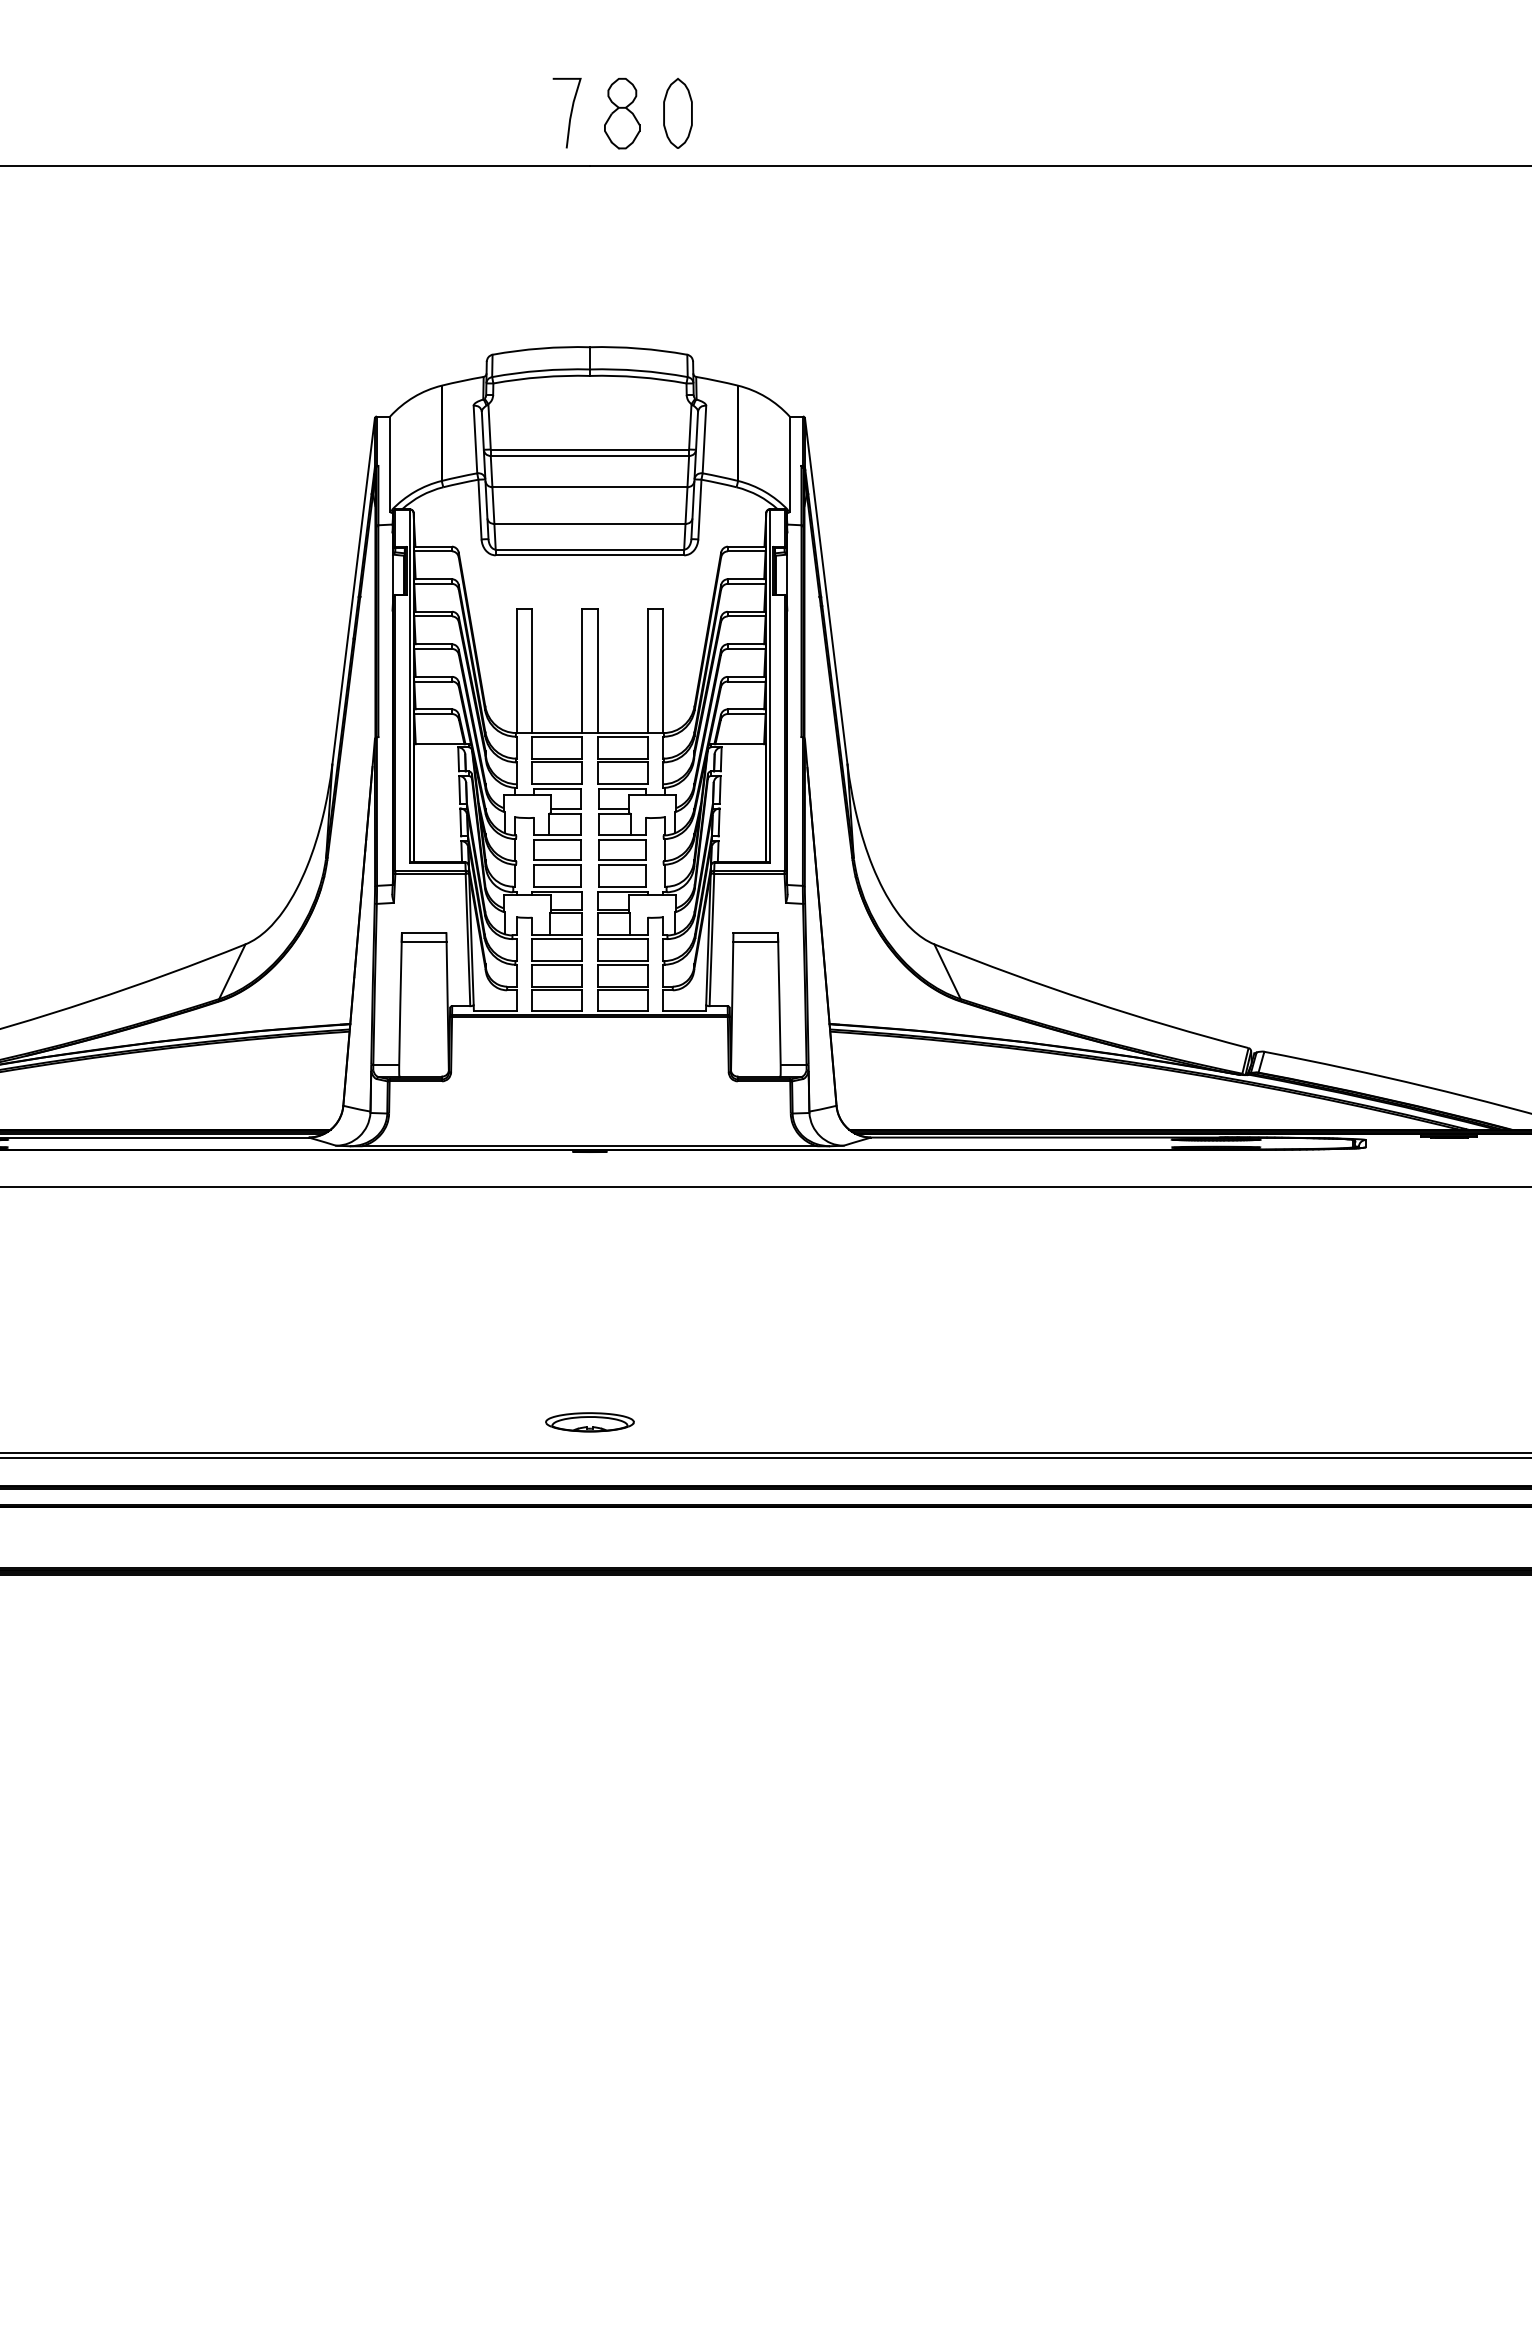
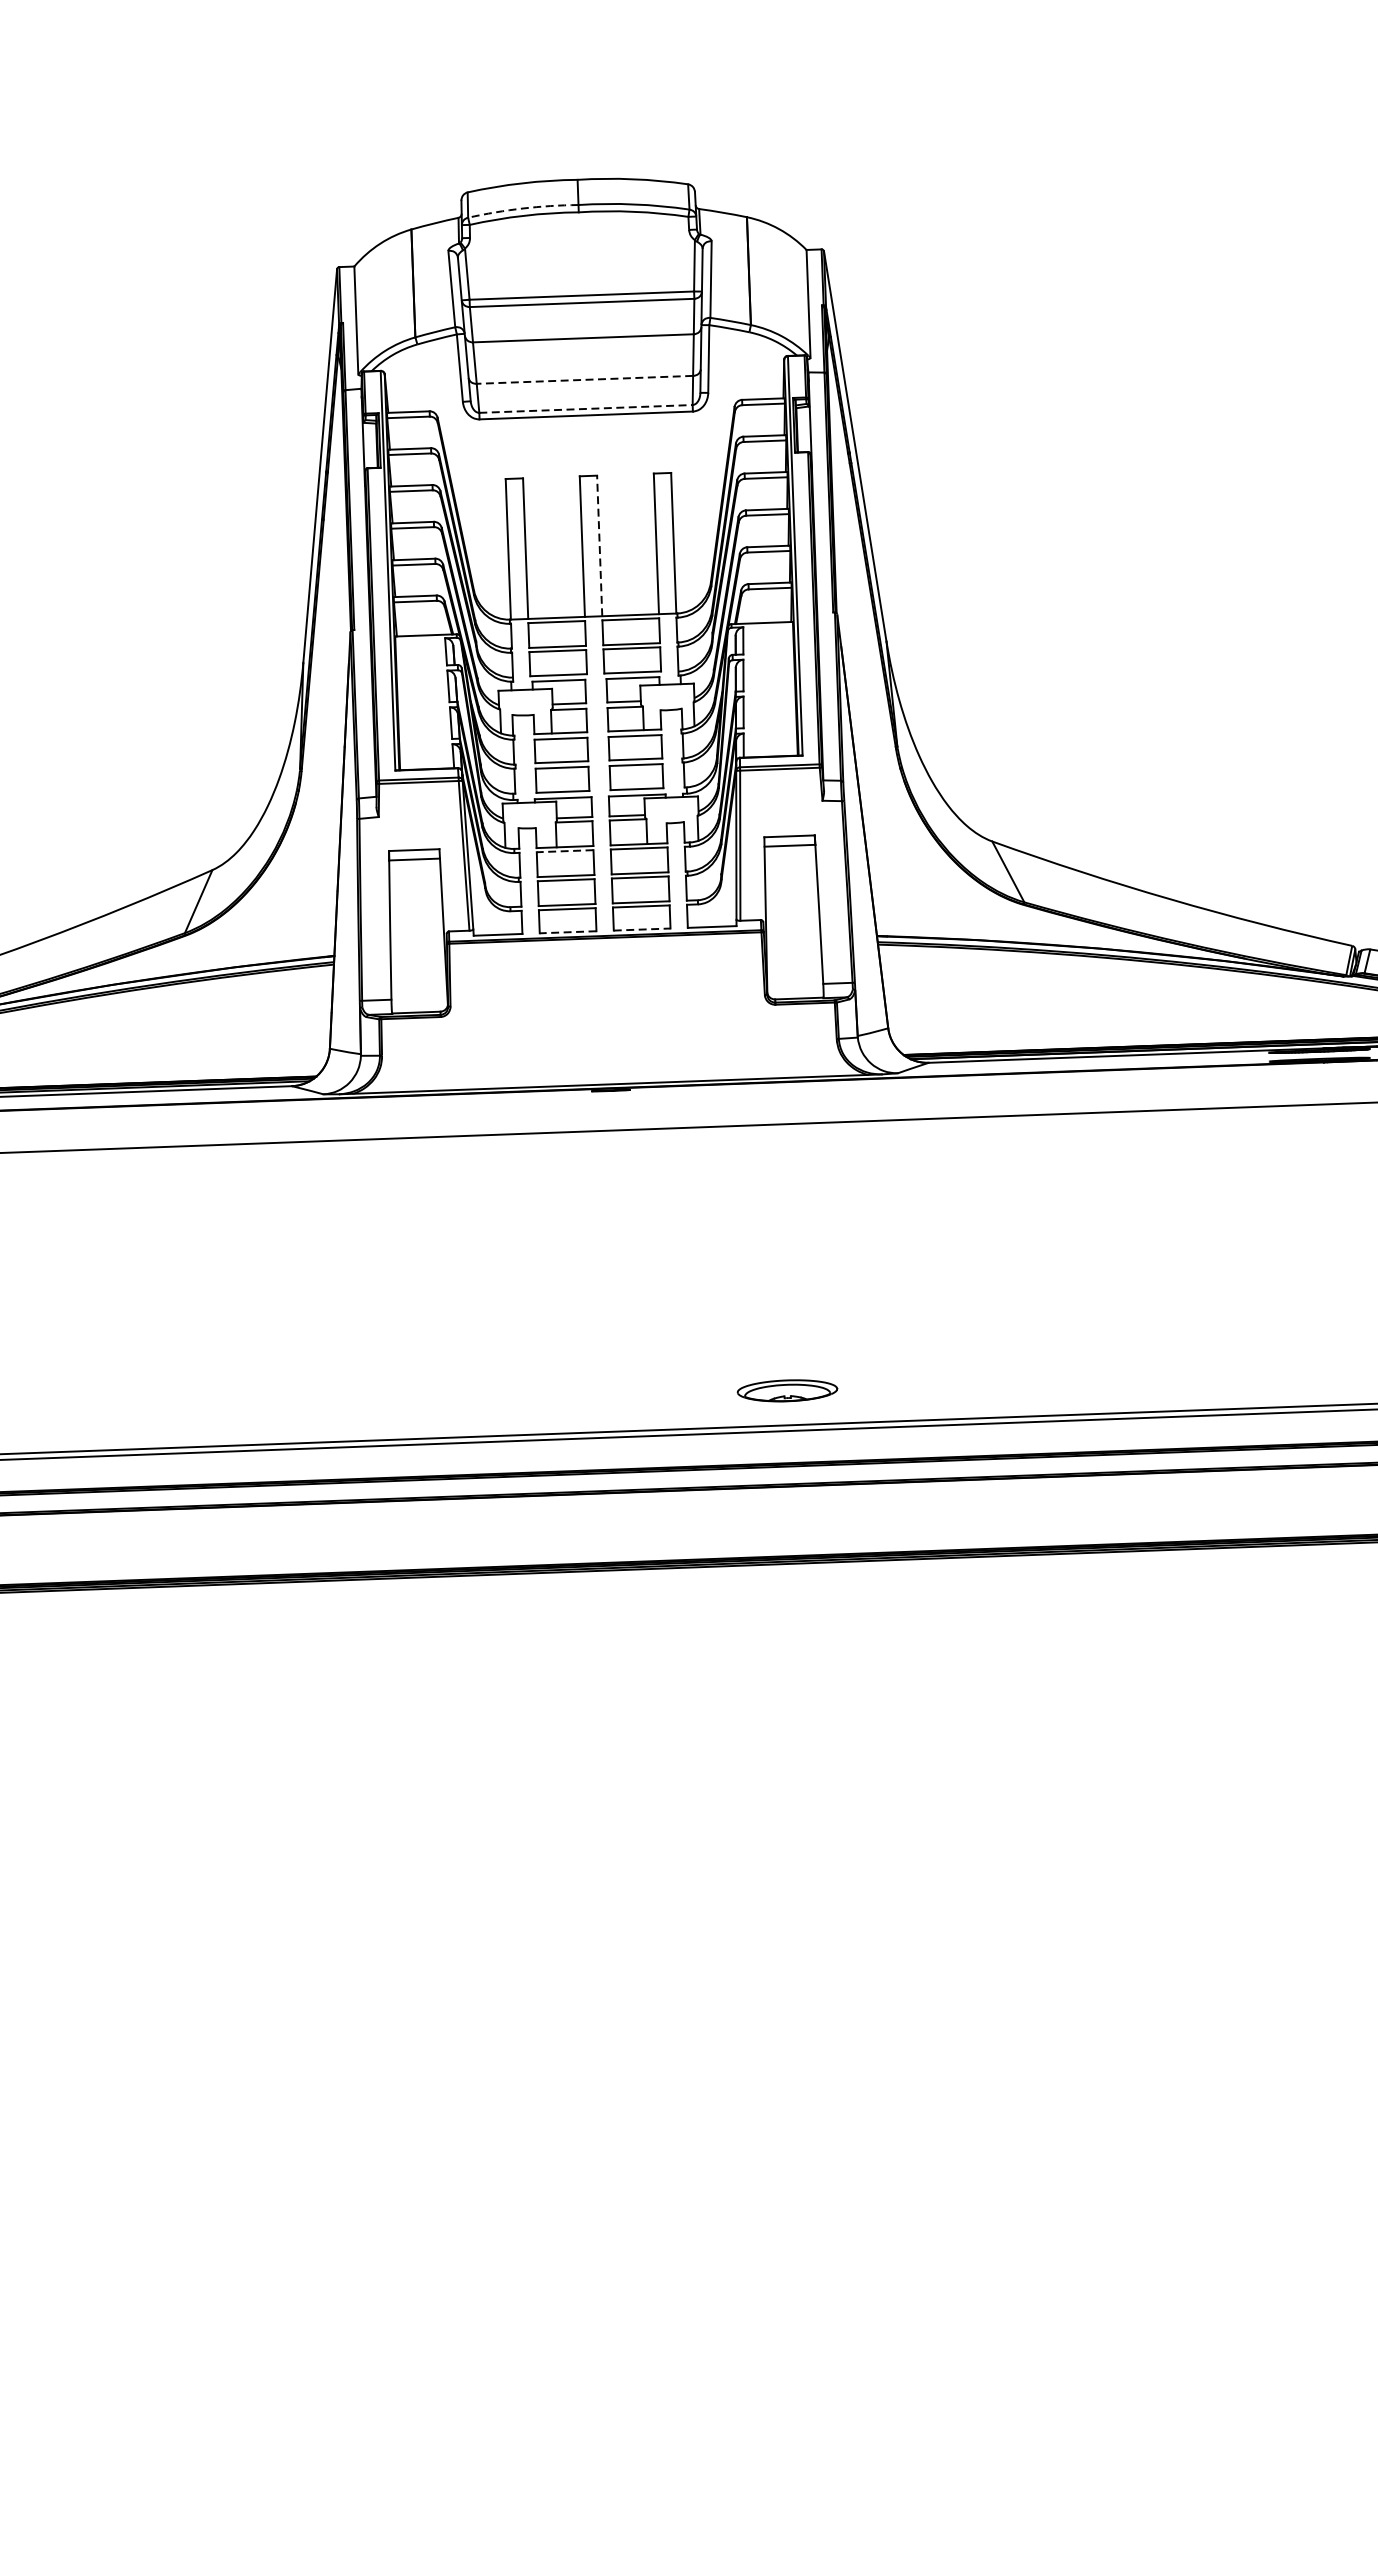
arc: (540, 370) -> (522, 208), solid -> dashed
line: (589, 523) -> (584, 379), solid -> dashed
line: (590, 549) -> (586, 408), solid -> dashed
line: (597, 670) -> (599, 545), solid -> dashed
line: (556, 939) -> (564, 851), solid -> dashed
line: (556, 1010) -> (567, 932), solid -> dashed
line: (623, 1010) -> (643, 929), solid -> dashed
part: (589, 1422) -> (787, 1391), moved

